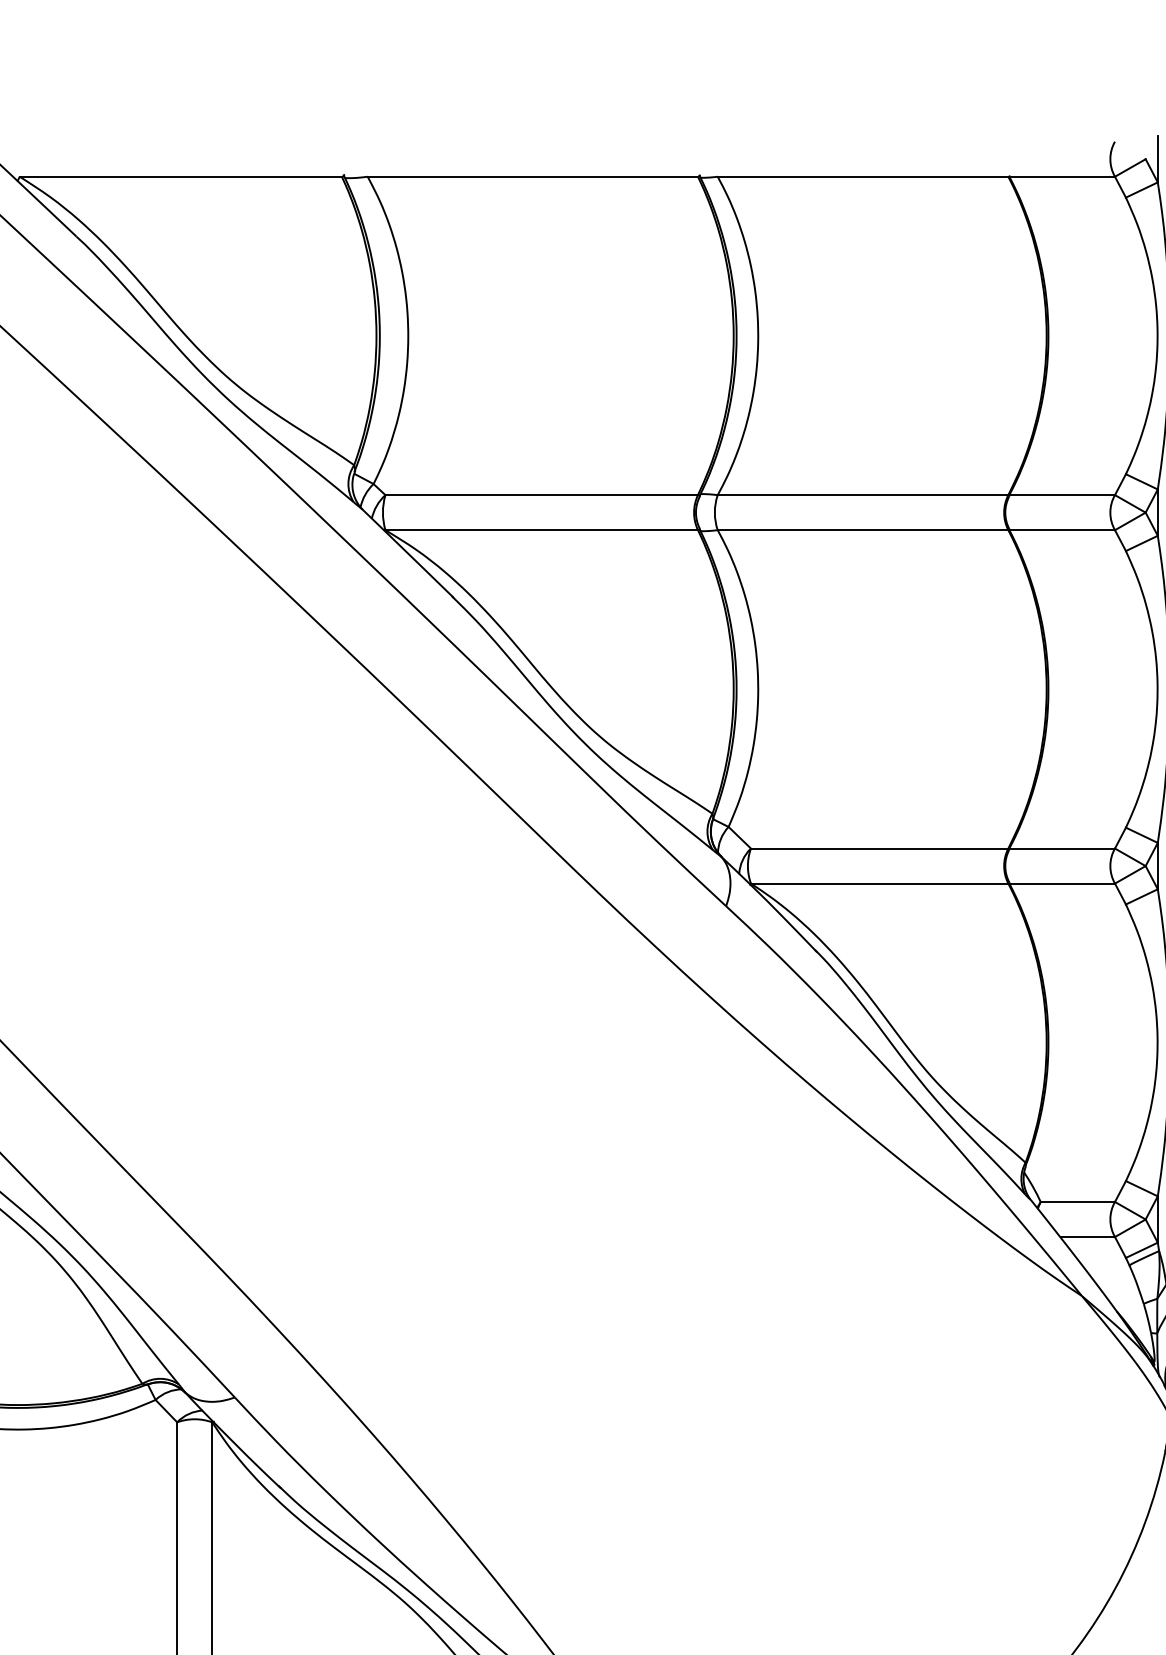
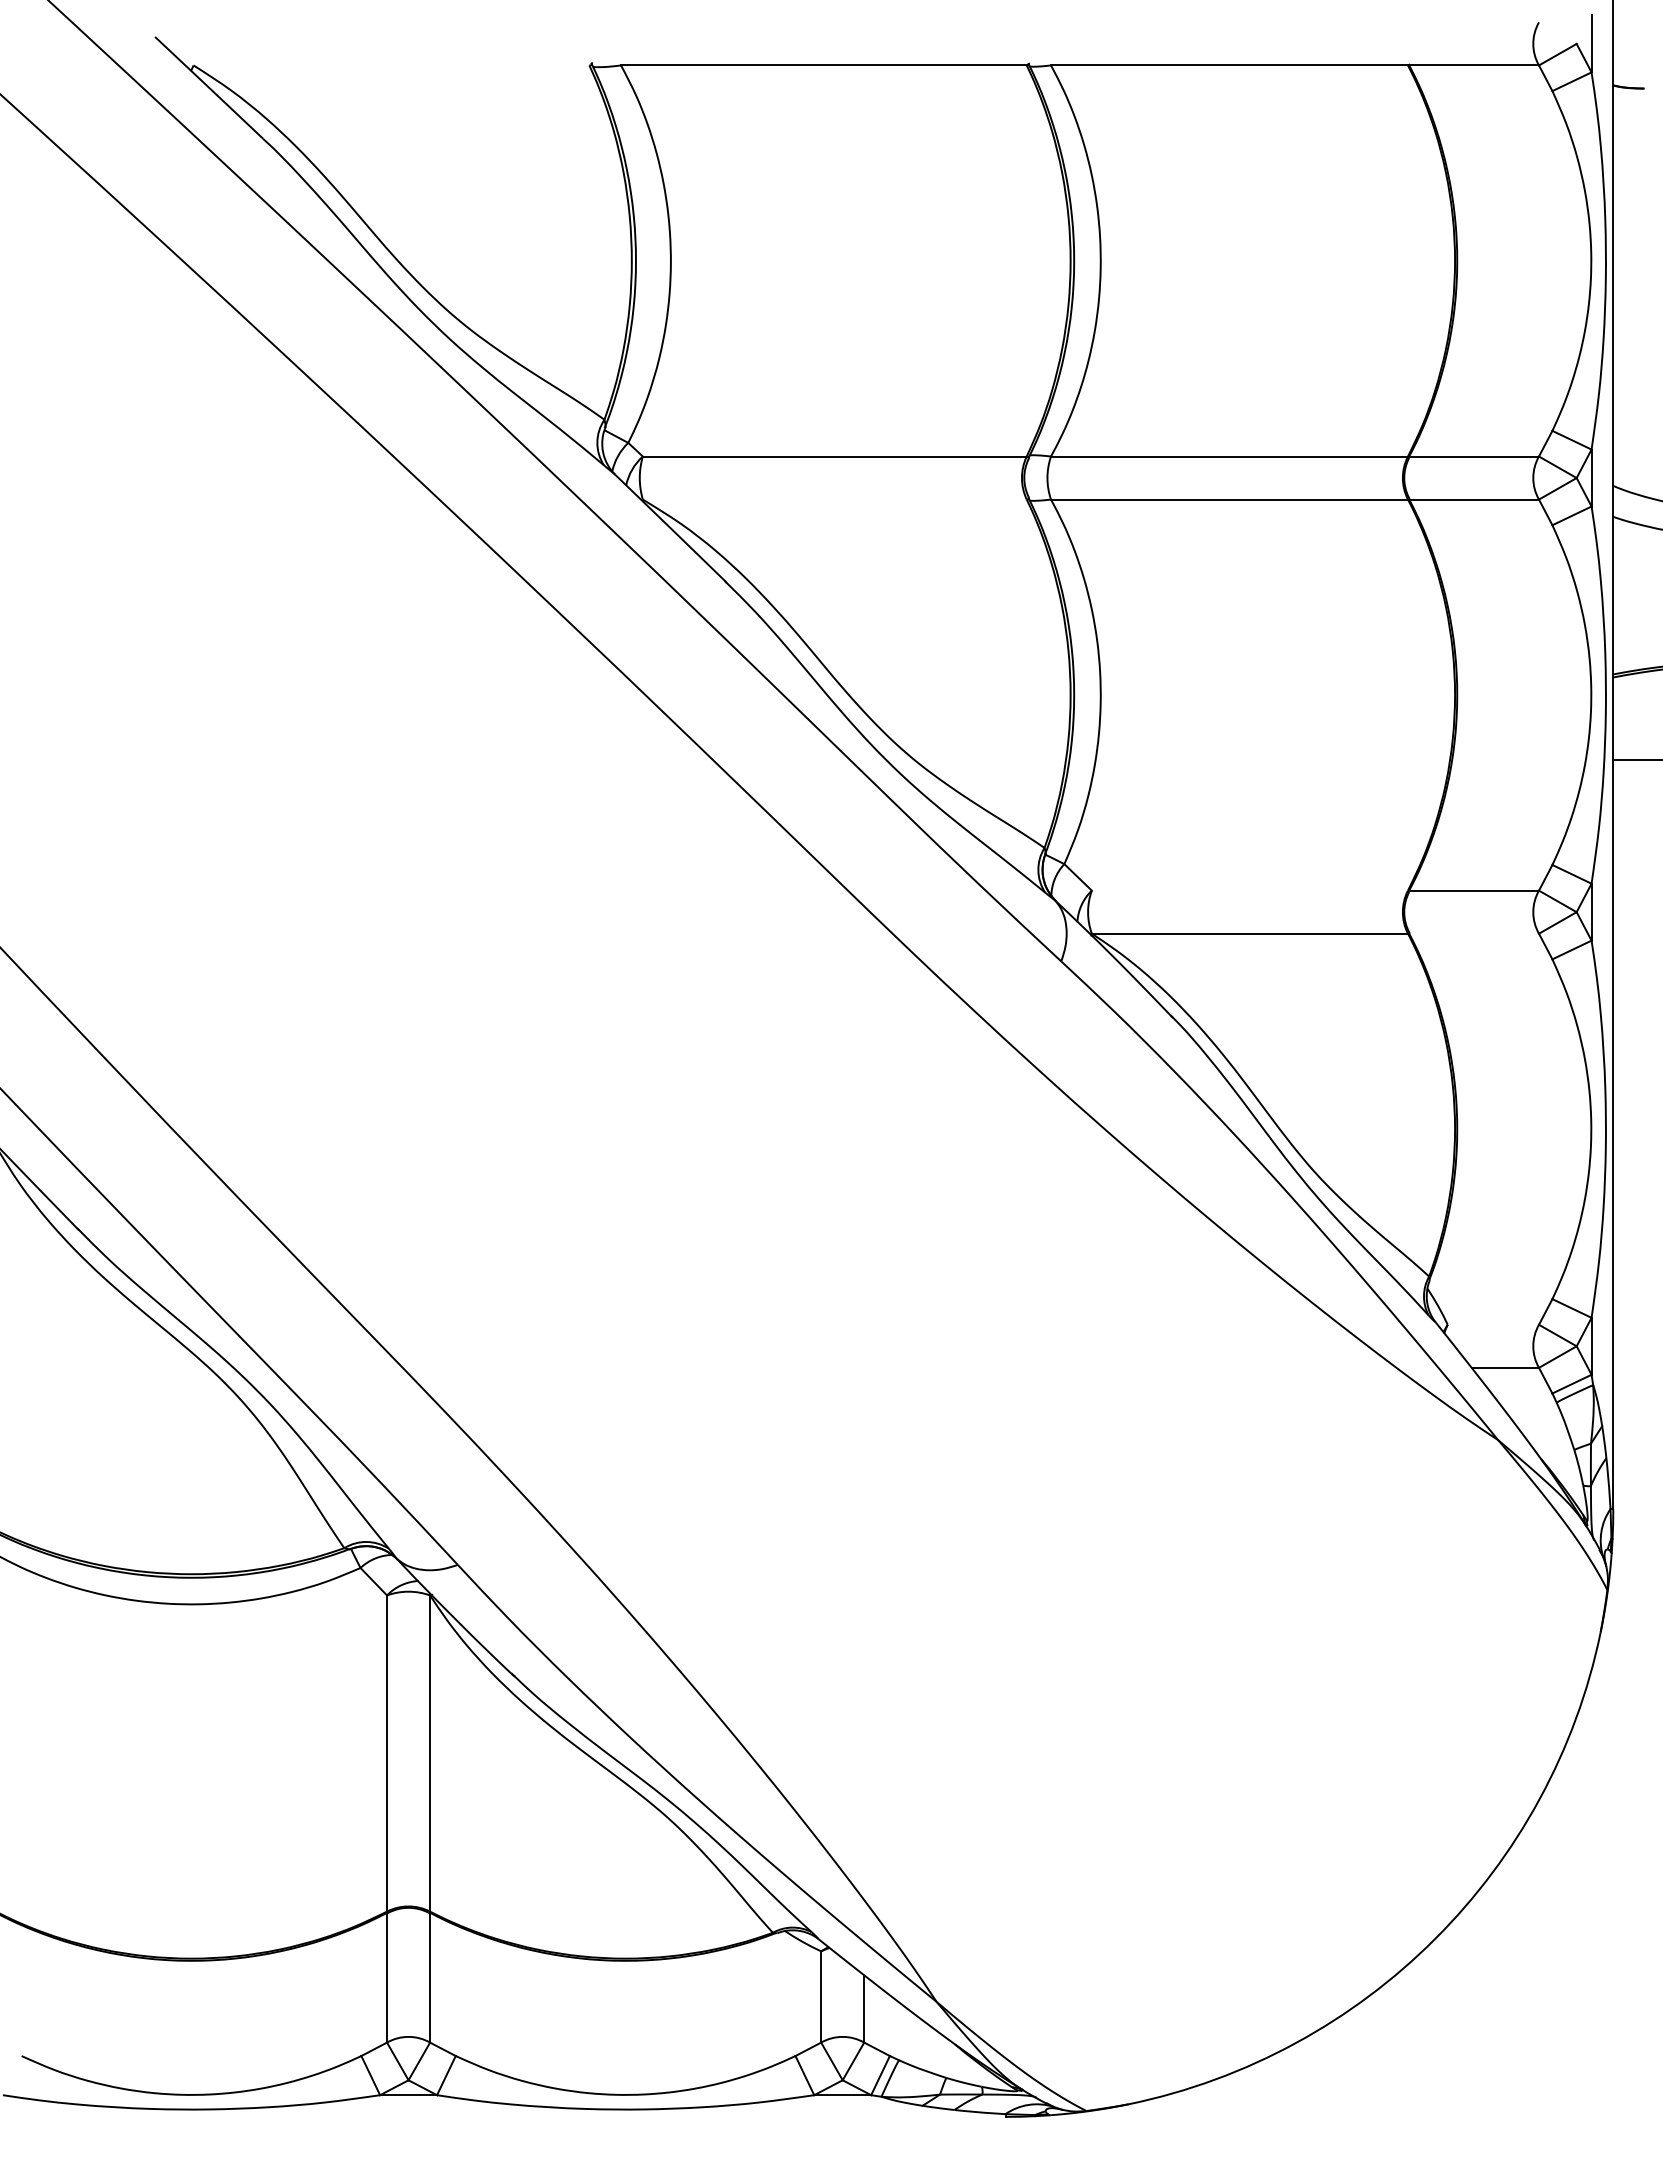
line: (180, 176) -> (391, 65), removed
line: (541, 530) -> (834, 499), removed
line: (879, 848) -> (1249, 890), removed
line: (1061, 883) -> (1473, 933), removed
line: (1077, 1201) -> (1492, 1324), removed

